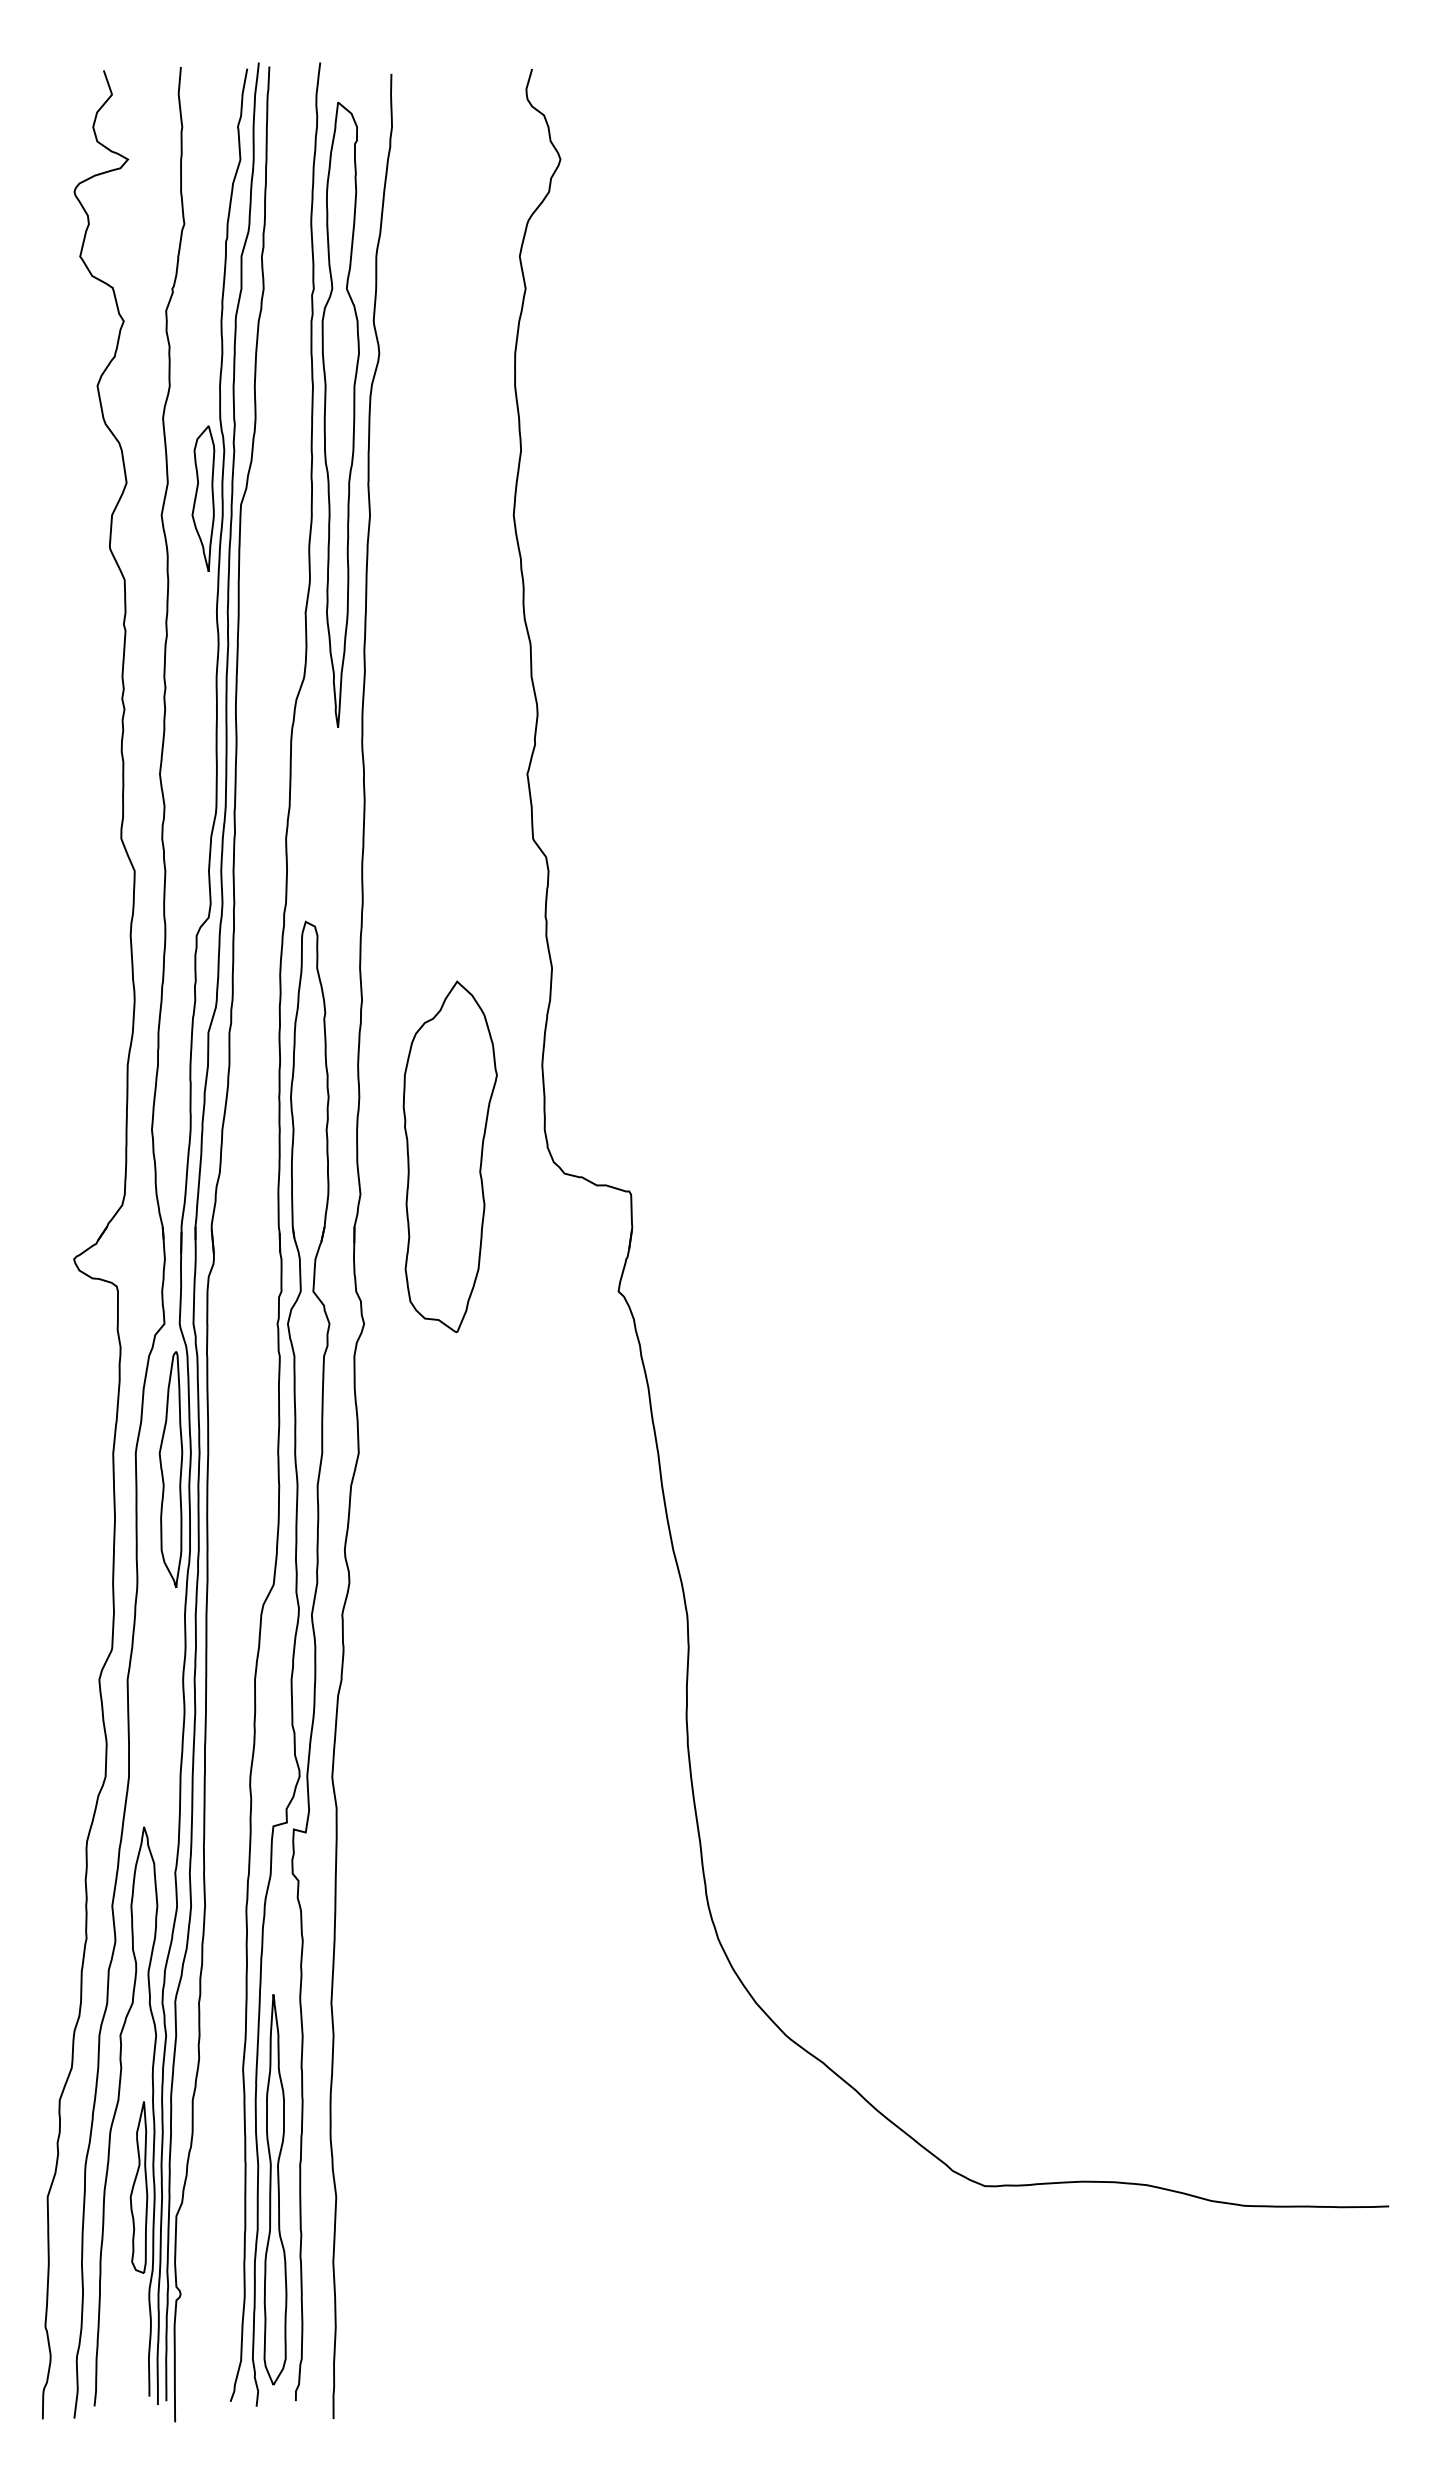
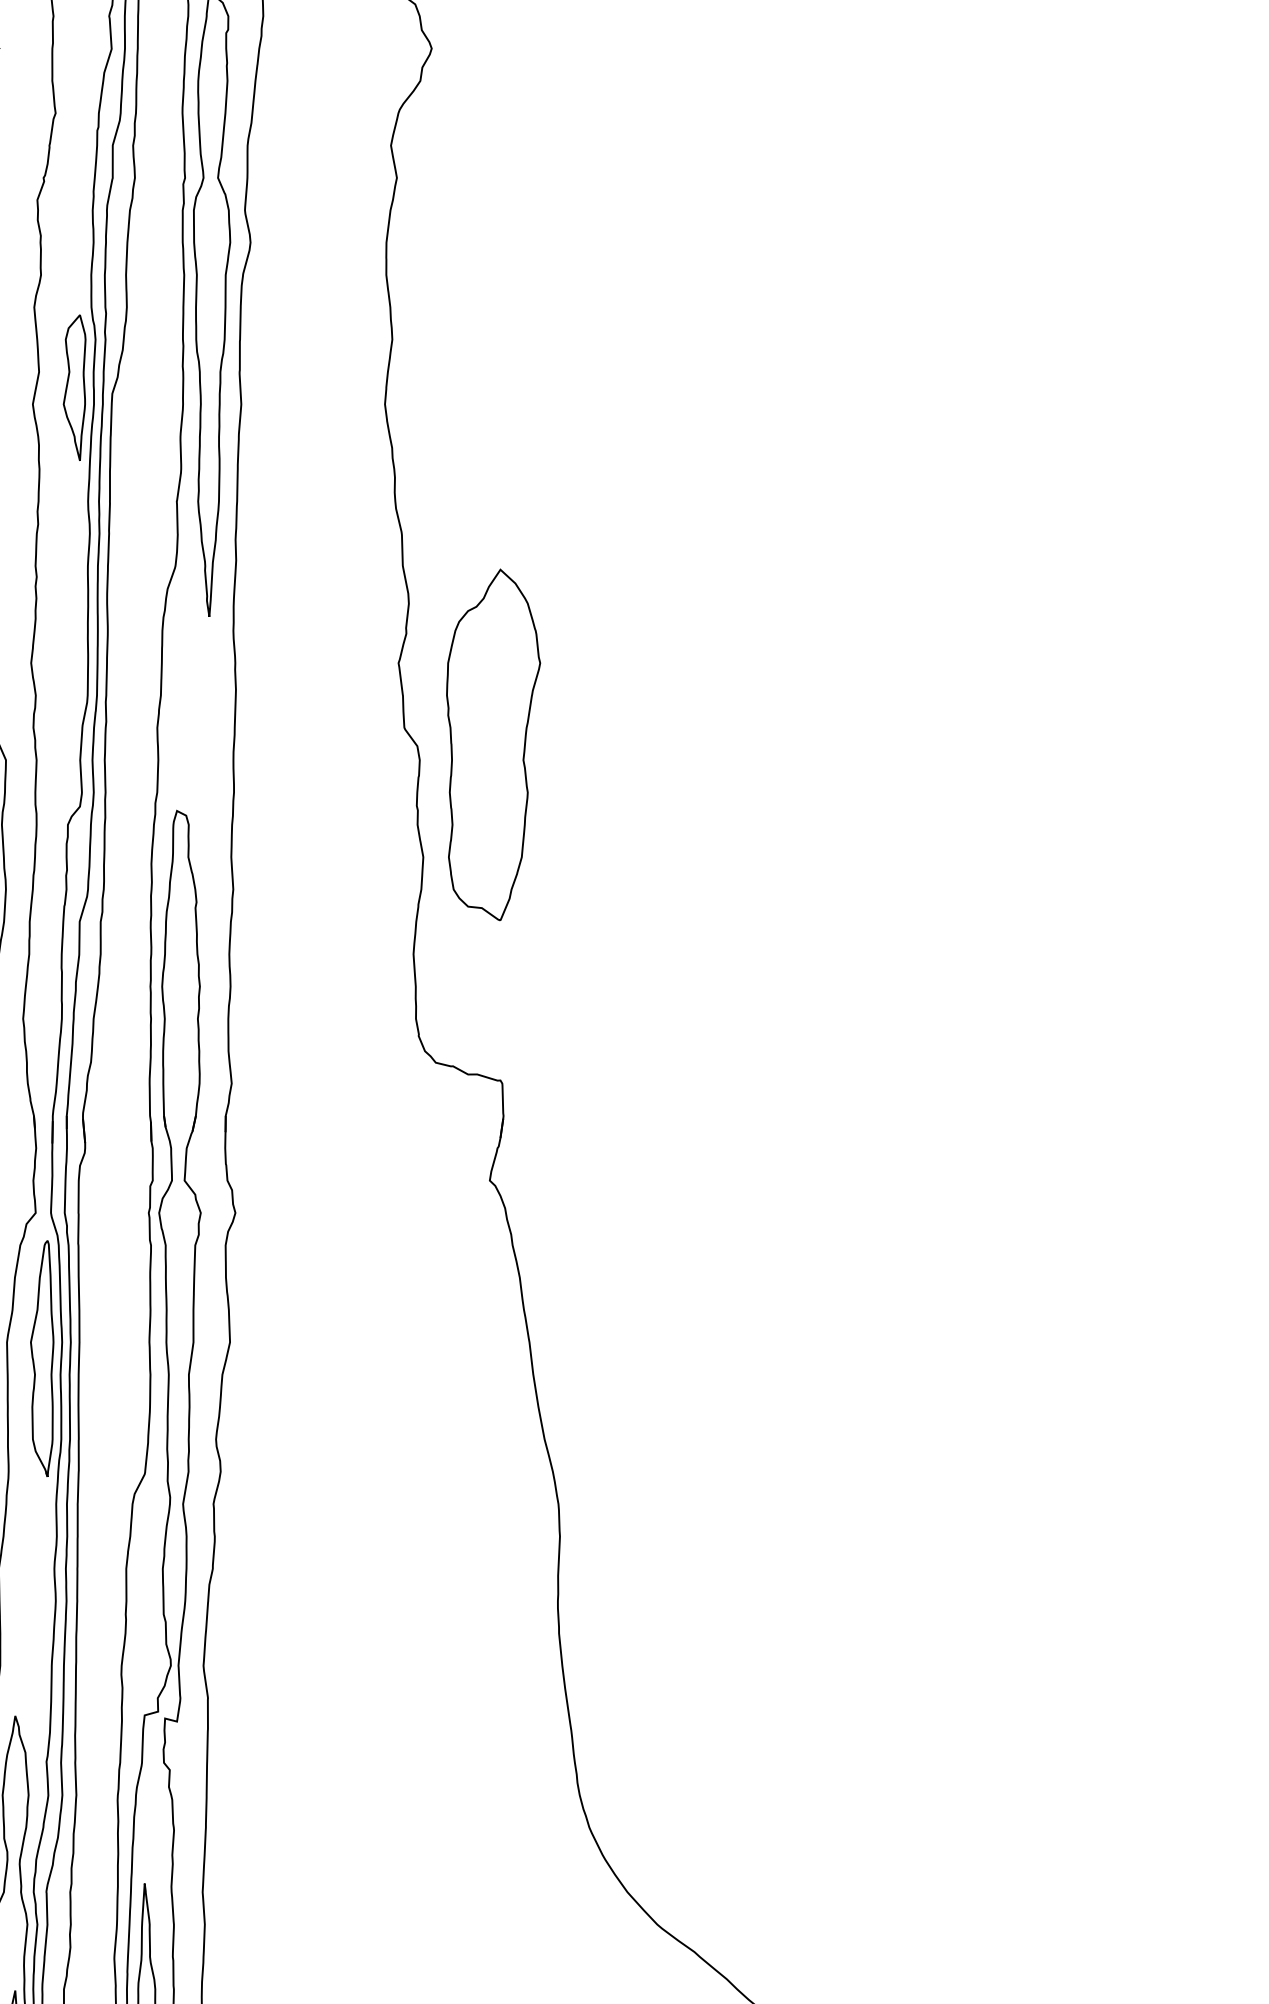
part: (449, 1156) -> (492, 744), moved

